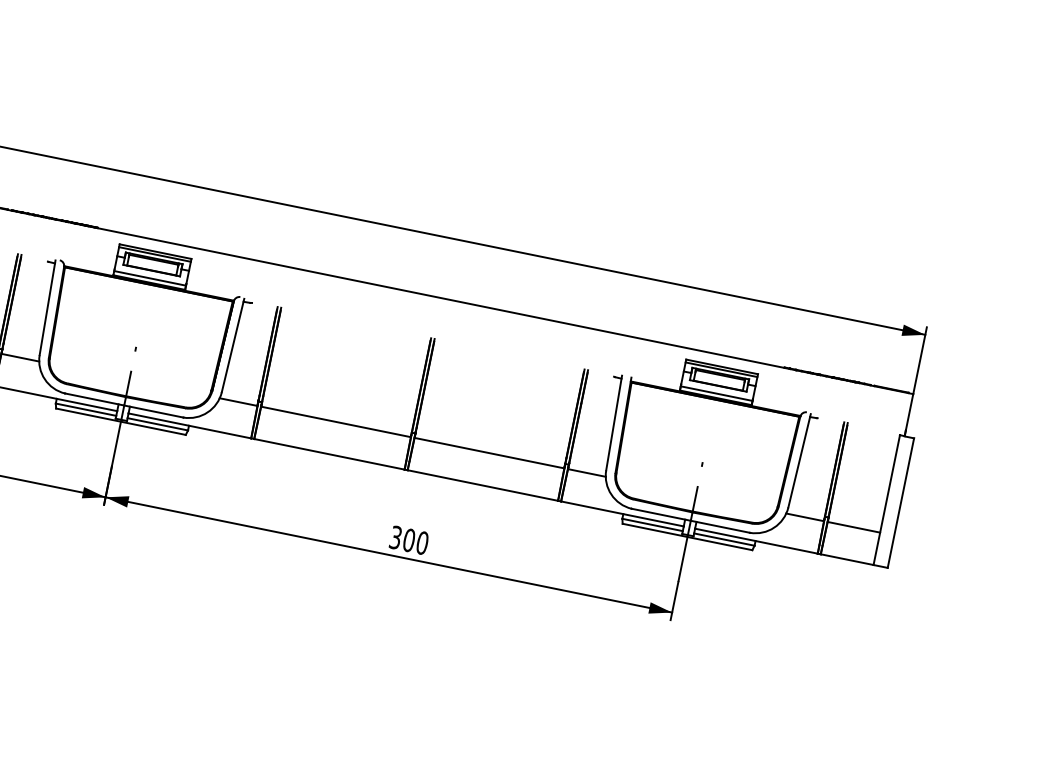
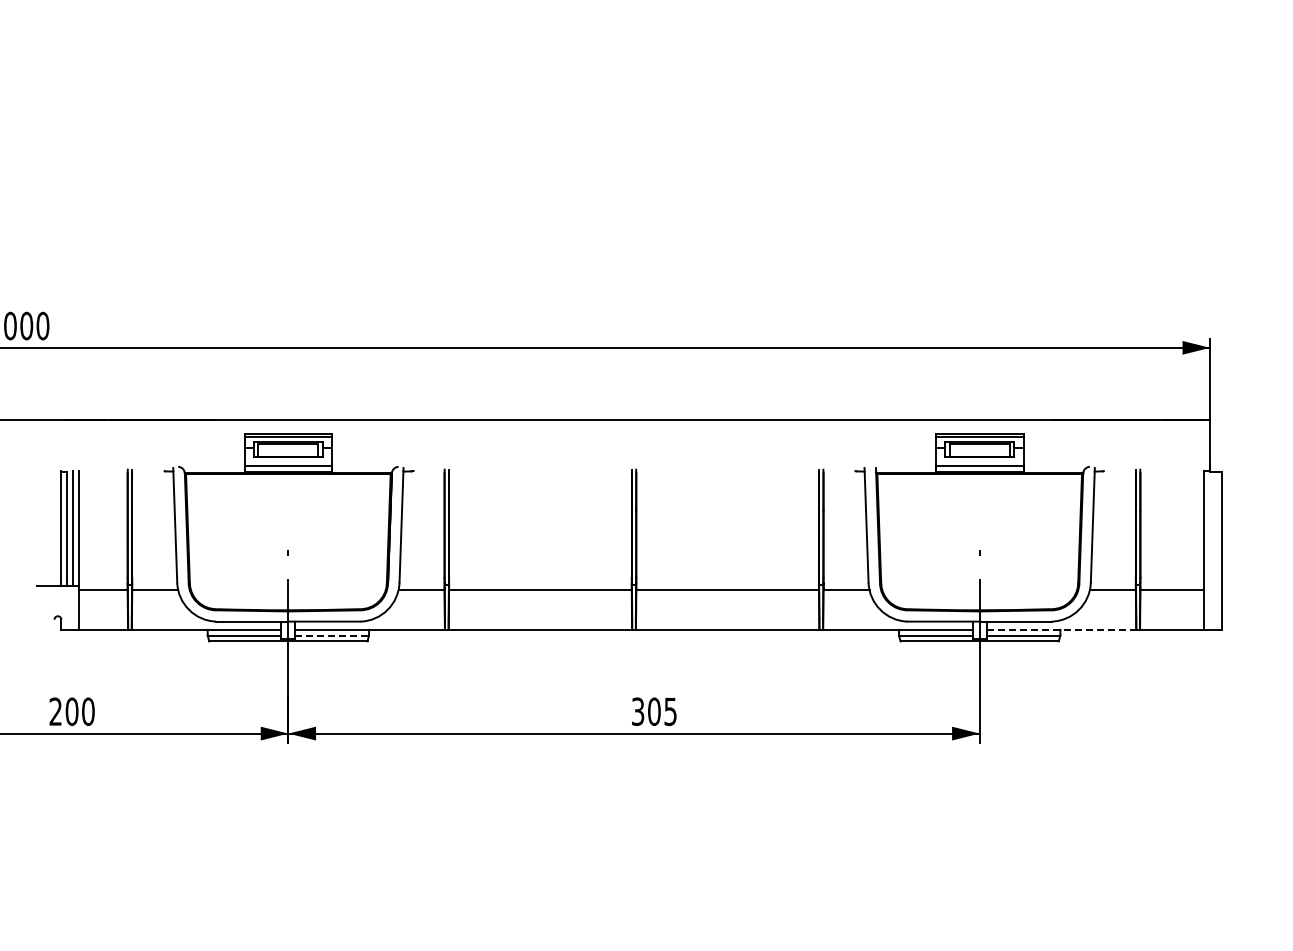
line: (158, 424) -> (332, 635), solid -> dashed
line: (756, 540) -> (1061, 629), solid -> dashed
text: (422, 542) -> (670, 711), 300 -> 305

